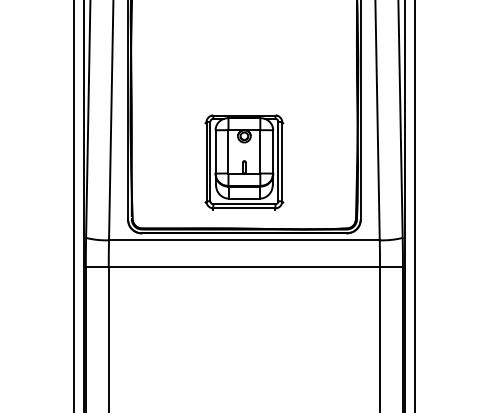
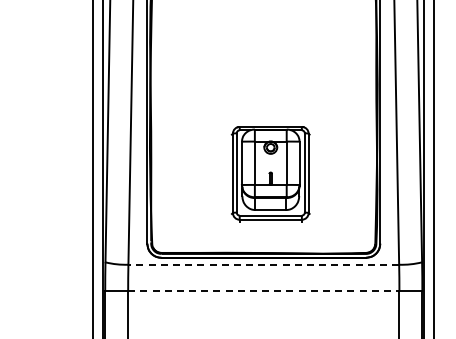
part: (244, 162) -> (270, 173), moved
line: (243, 240) -> (262, 264), solid -> dashed
line: (244, 266) -> (263, 290), solid -> dashed

